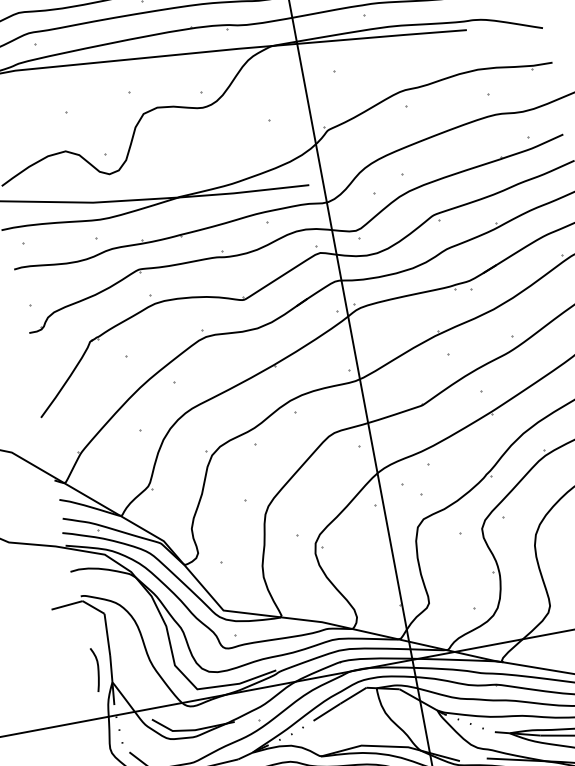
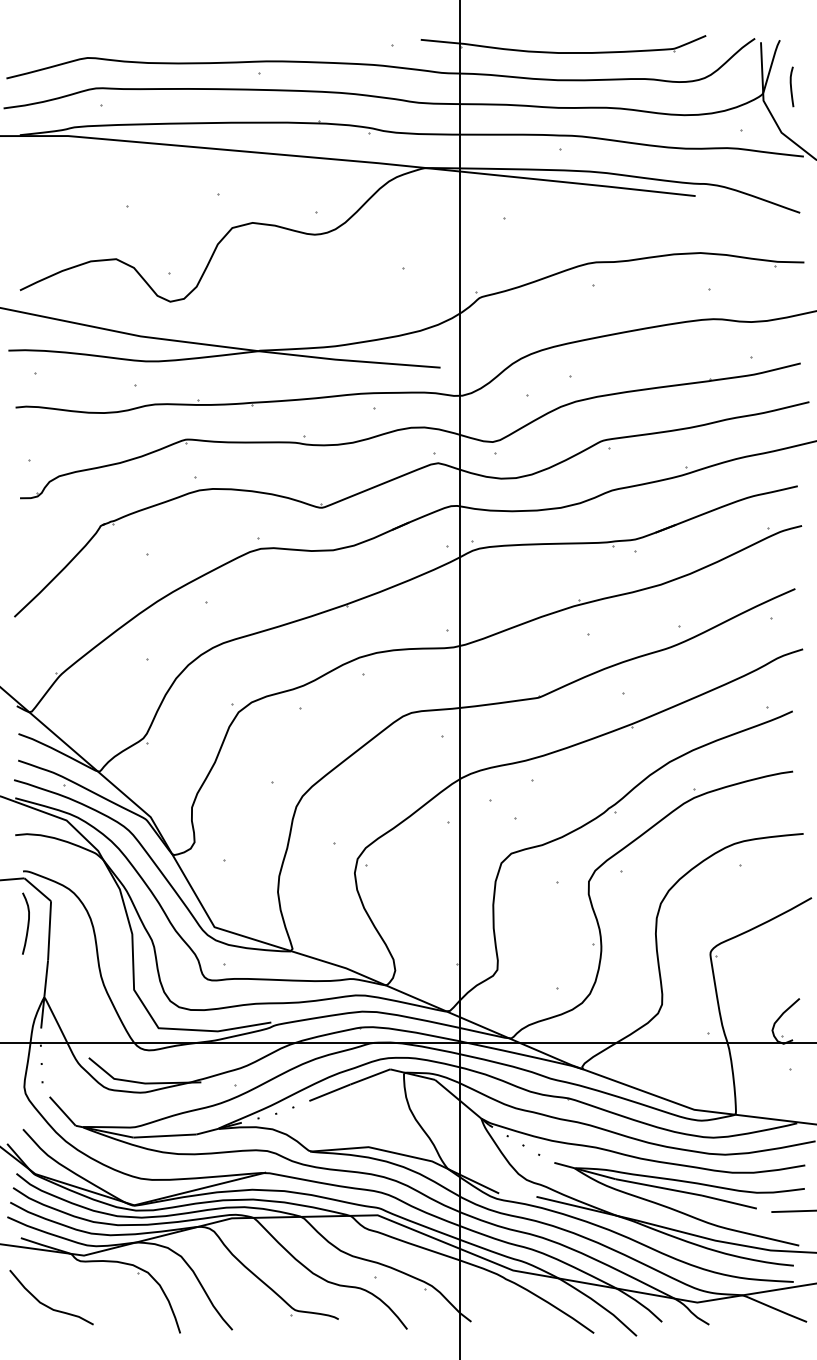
curve: (97, 669) -> (27, 923), moved

